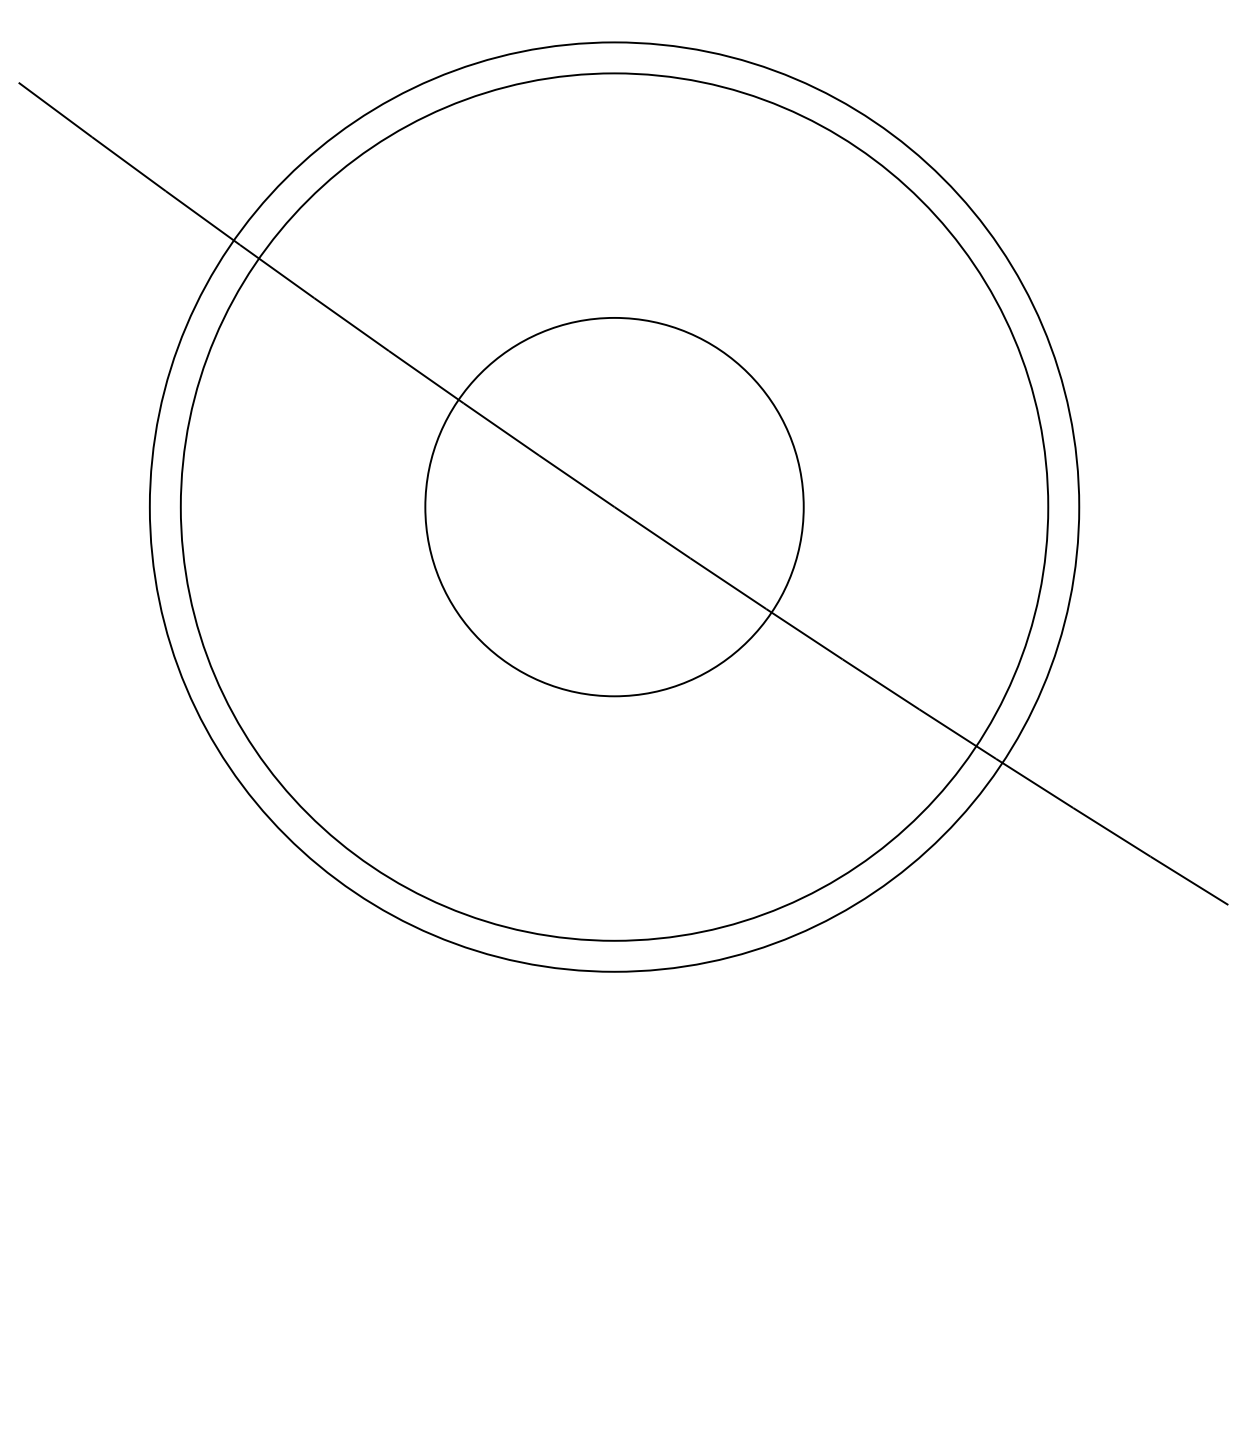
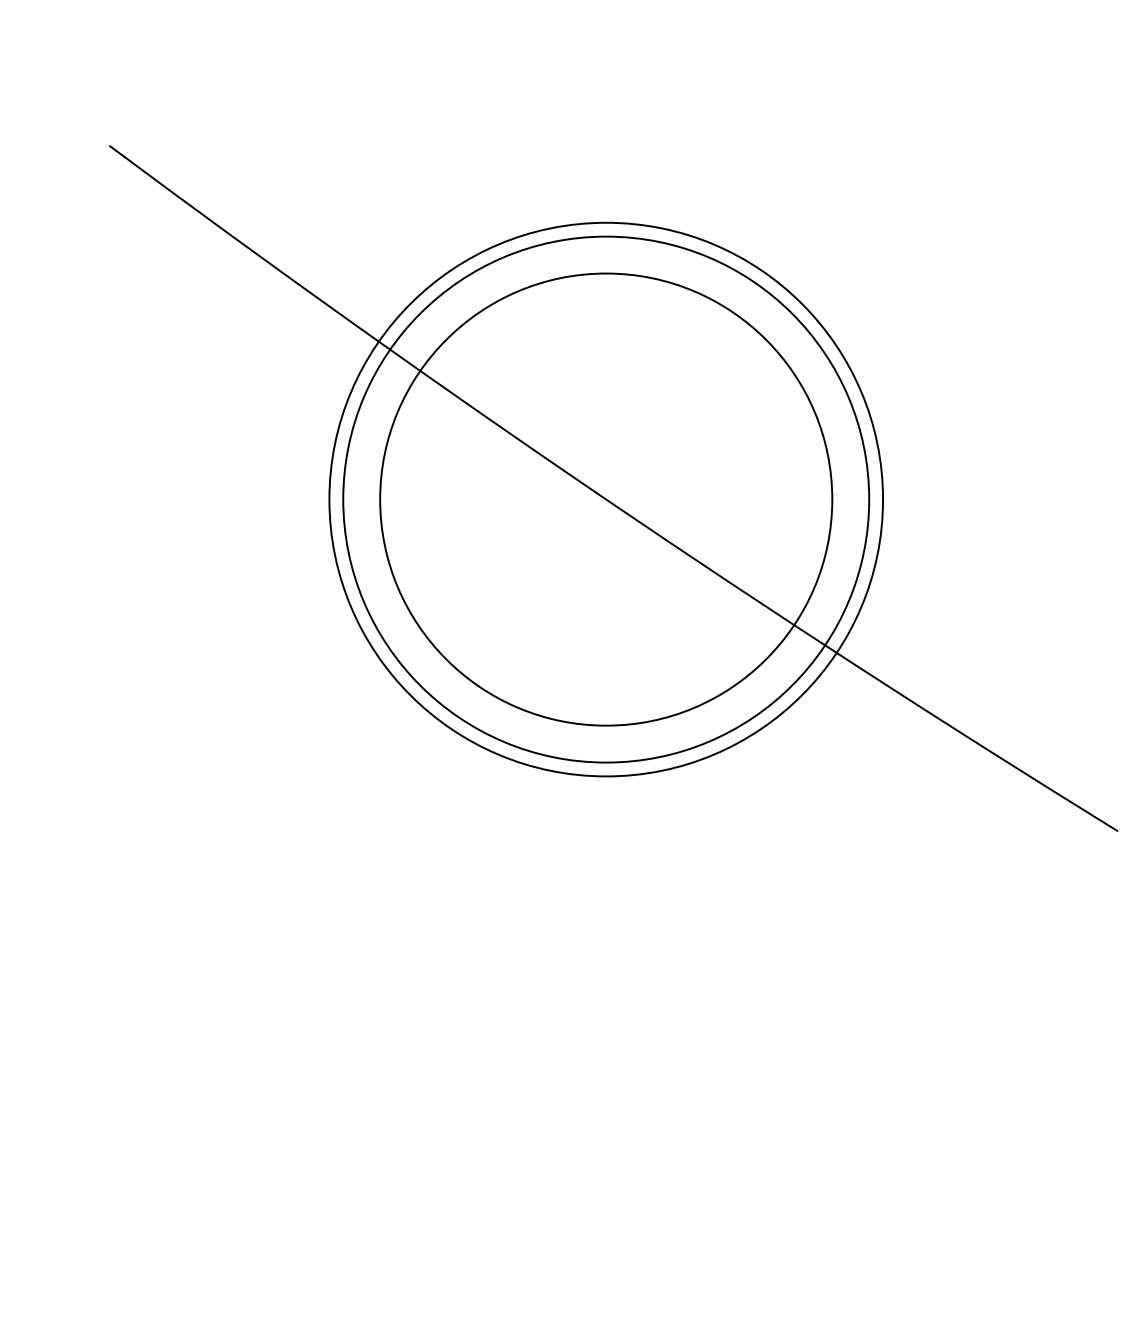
circle: (614, 506) -> (606, 499), size x0.62
circle: (614, 506) -> (606, 499), size x0.71
circle: (614, 506) -> (606, 499), size x1.67

